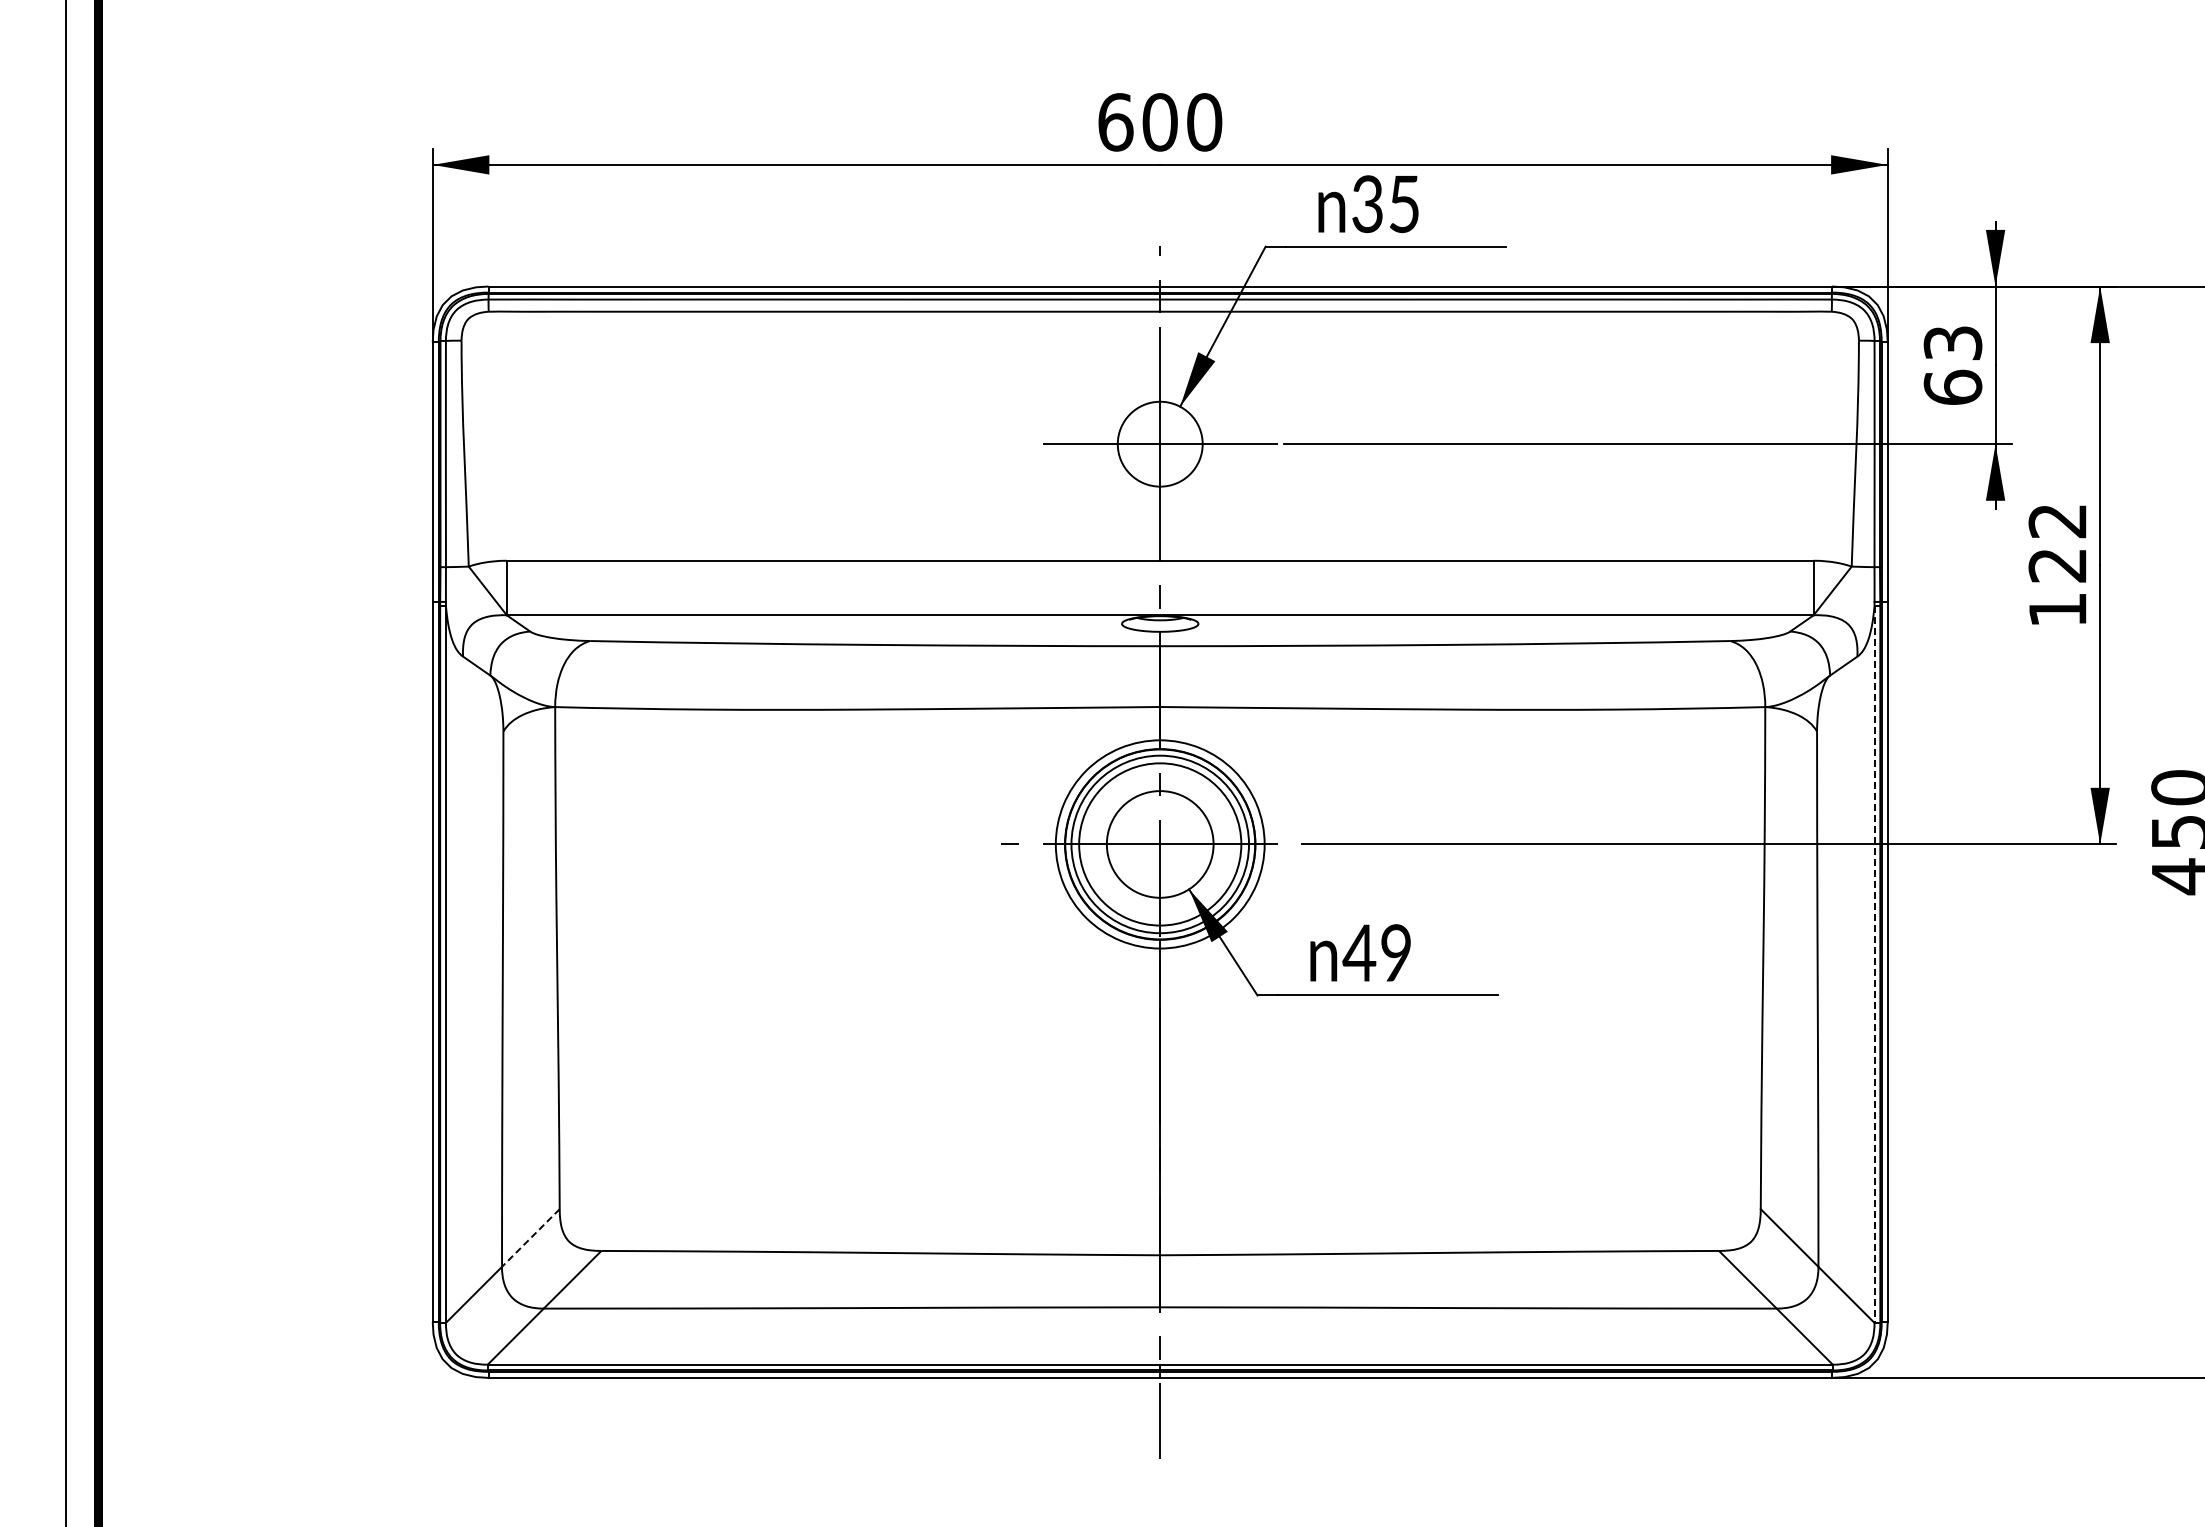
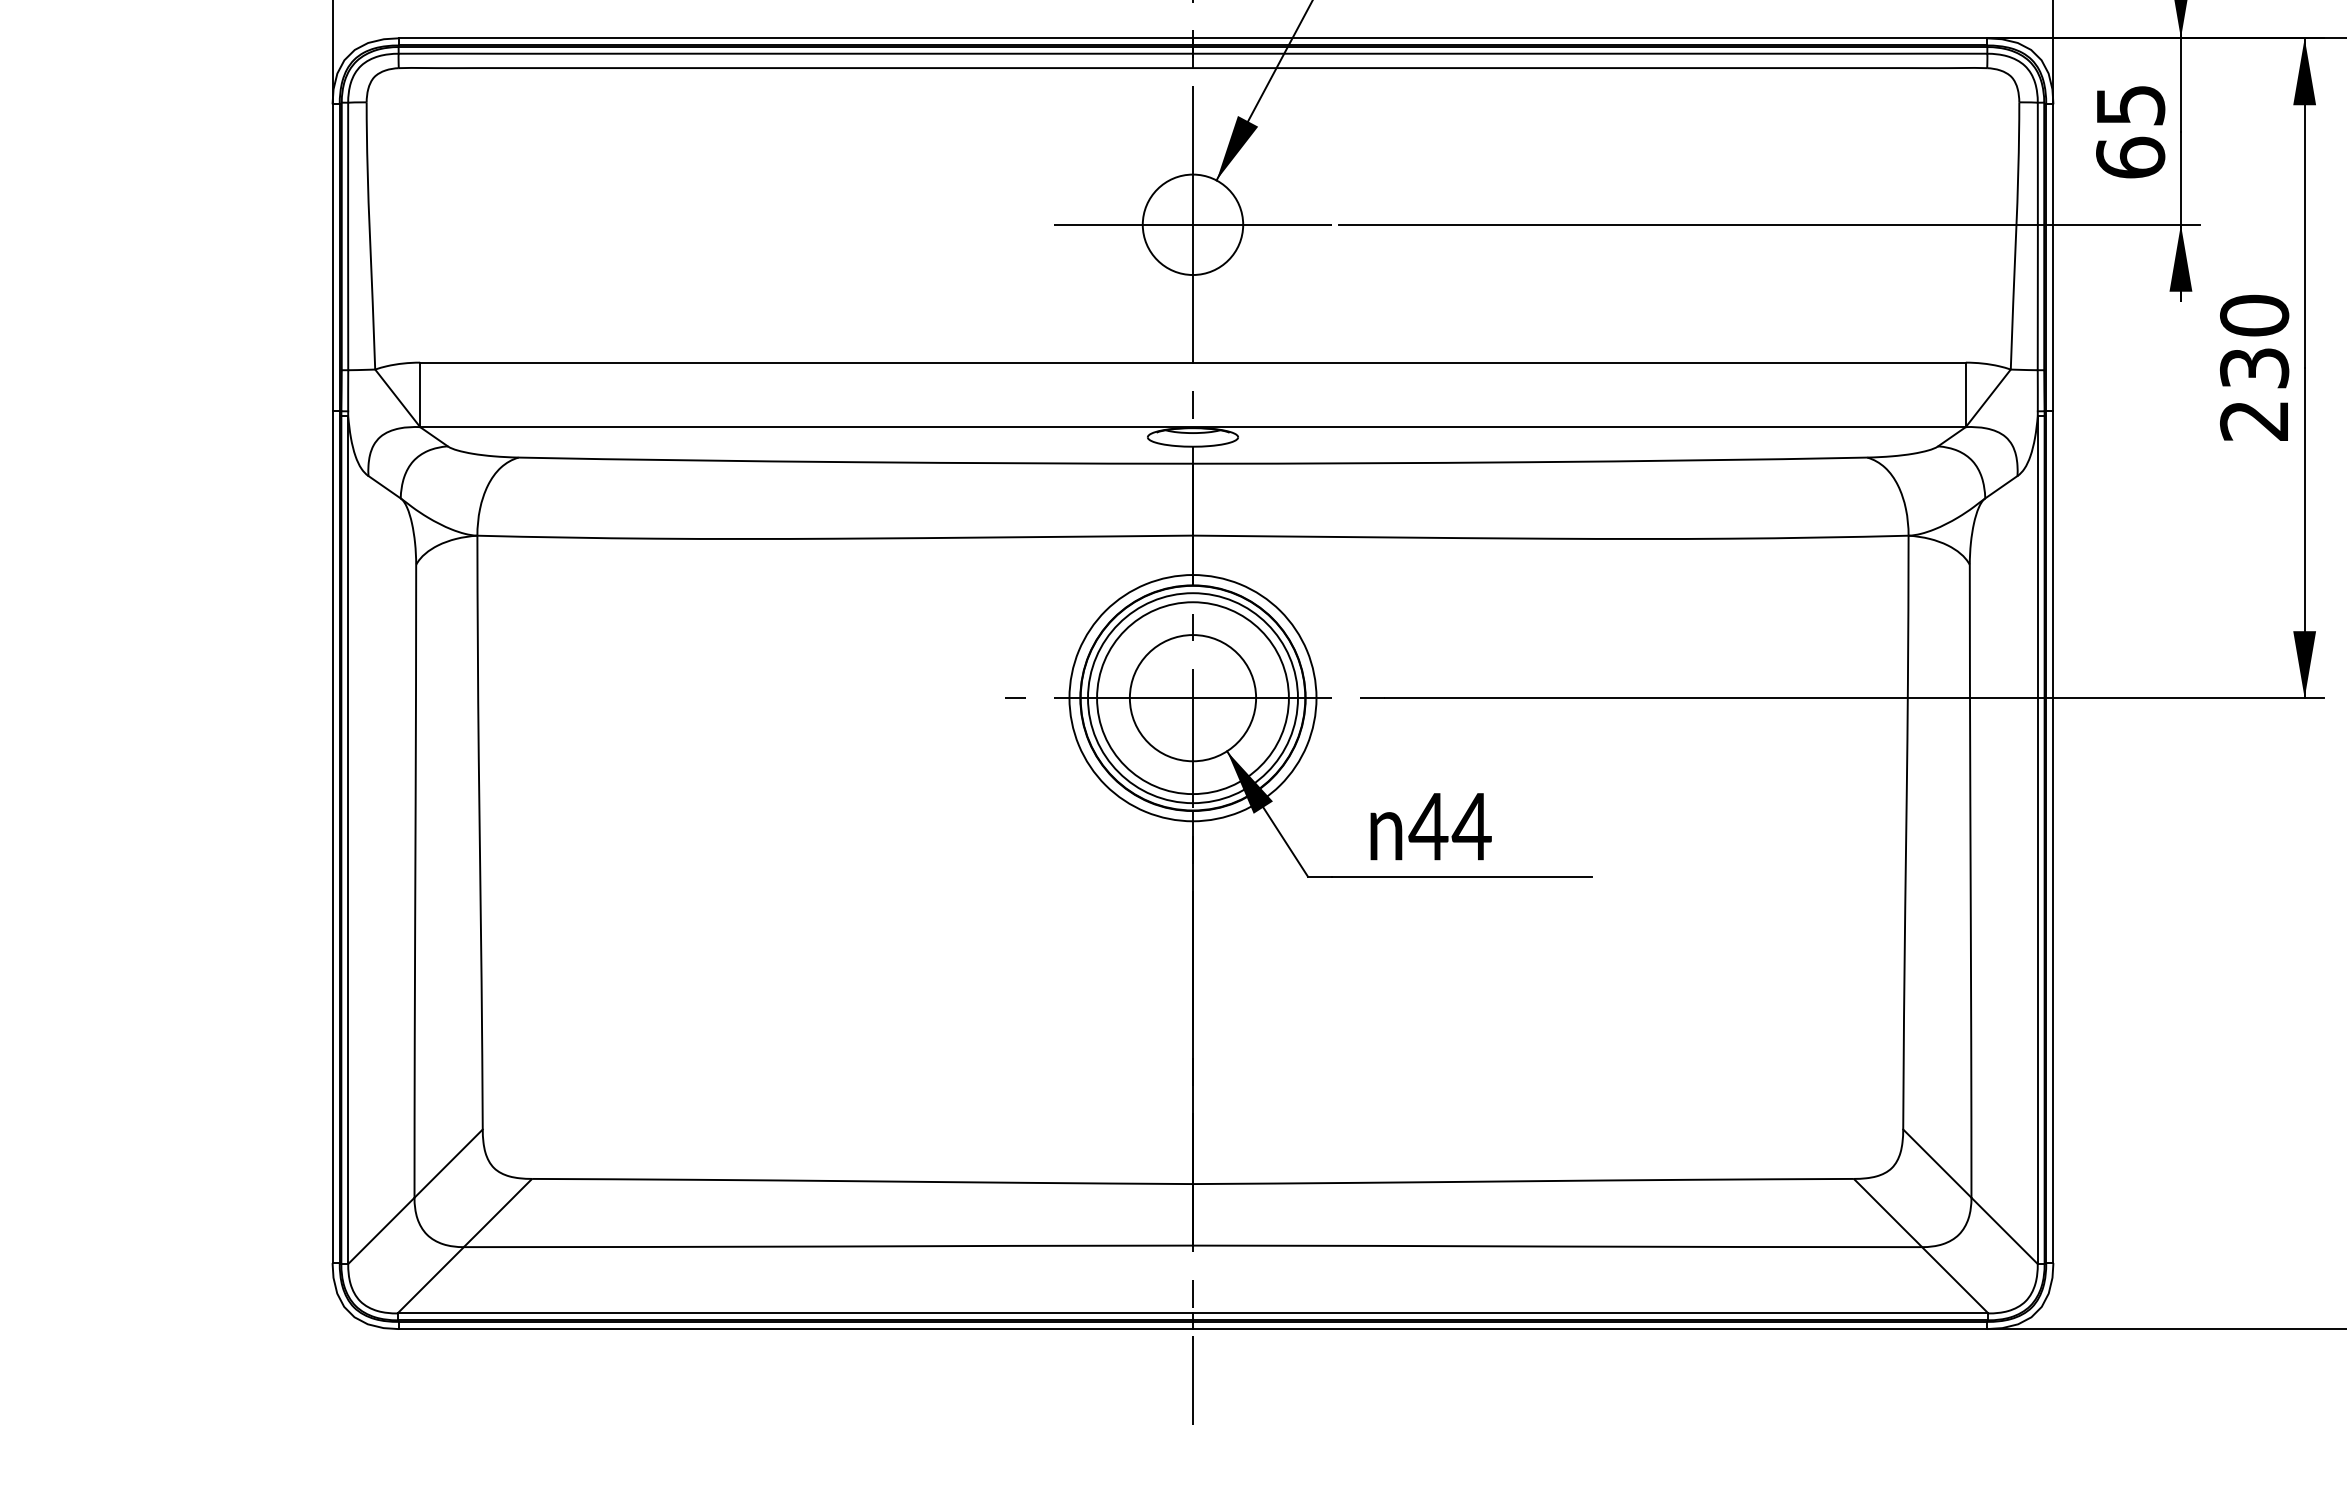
text: (1952, 342) -> (2129, 104), 63 -> 65
text: (2057, 564) -> (2254, 367), 122 -> 230
text: (1395, 952) -> (1471, 825), 49 -> 44
line: (1874, 964) -> (2037, 840), dashed -> solid
line: (530, 1238) -> (448, 1164), dashed -> solid

